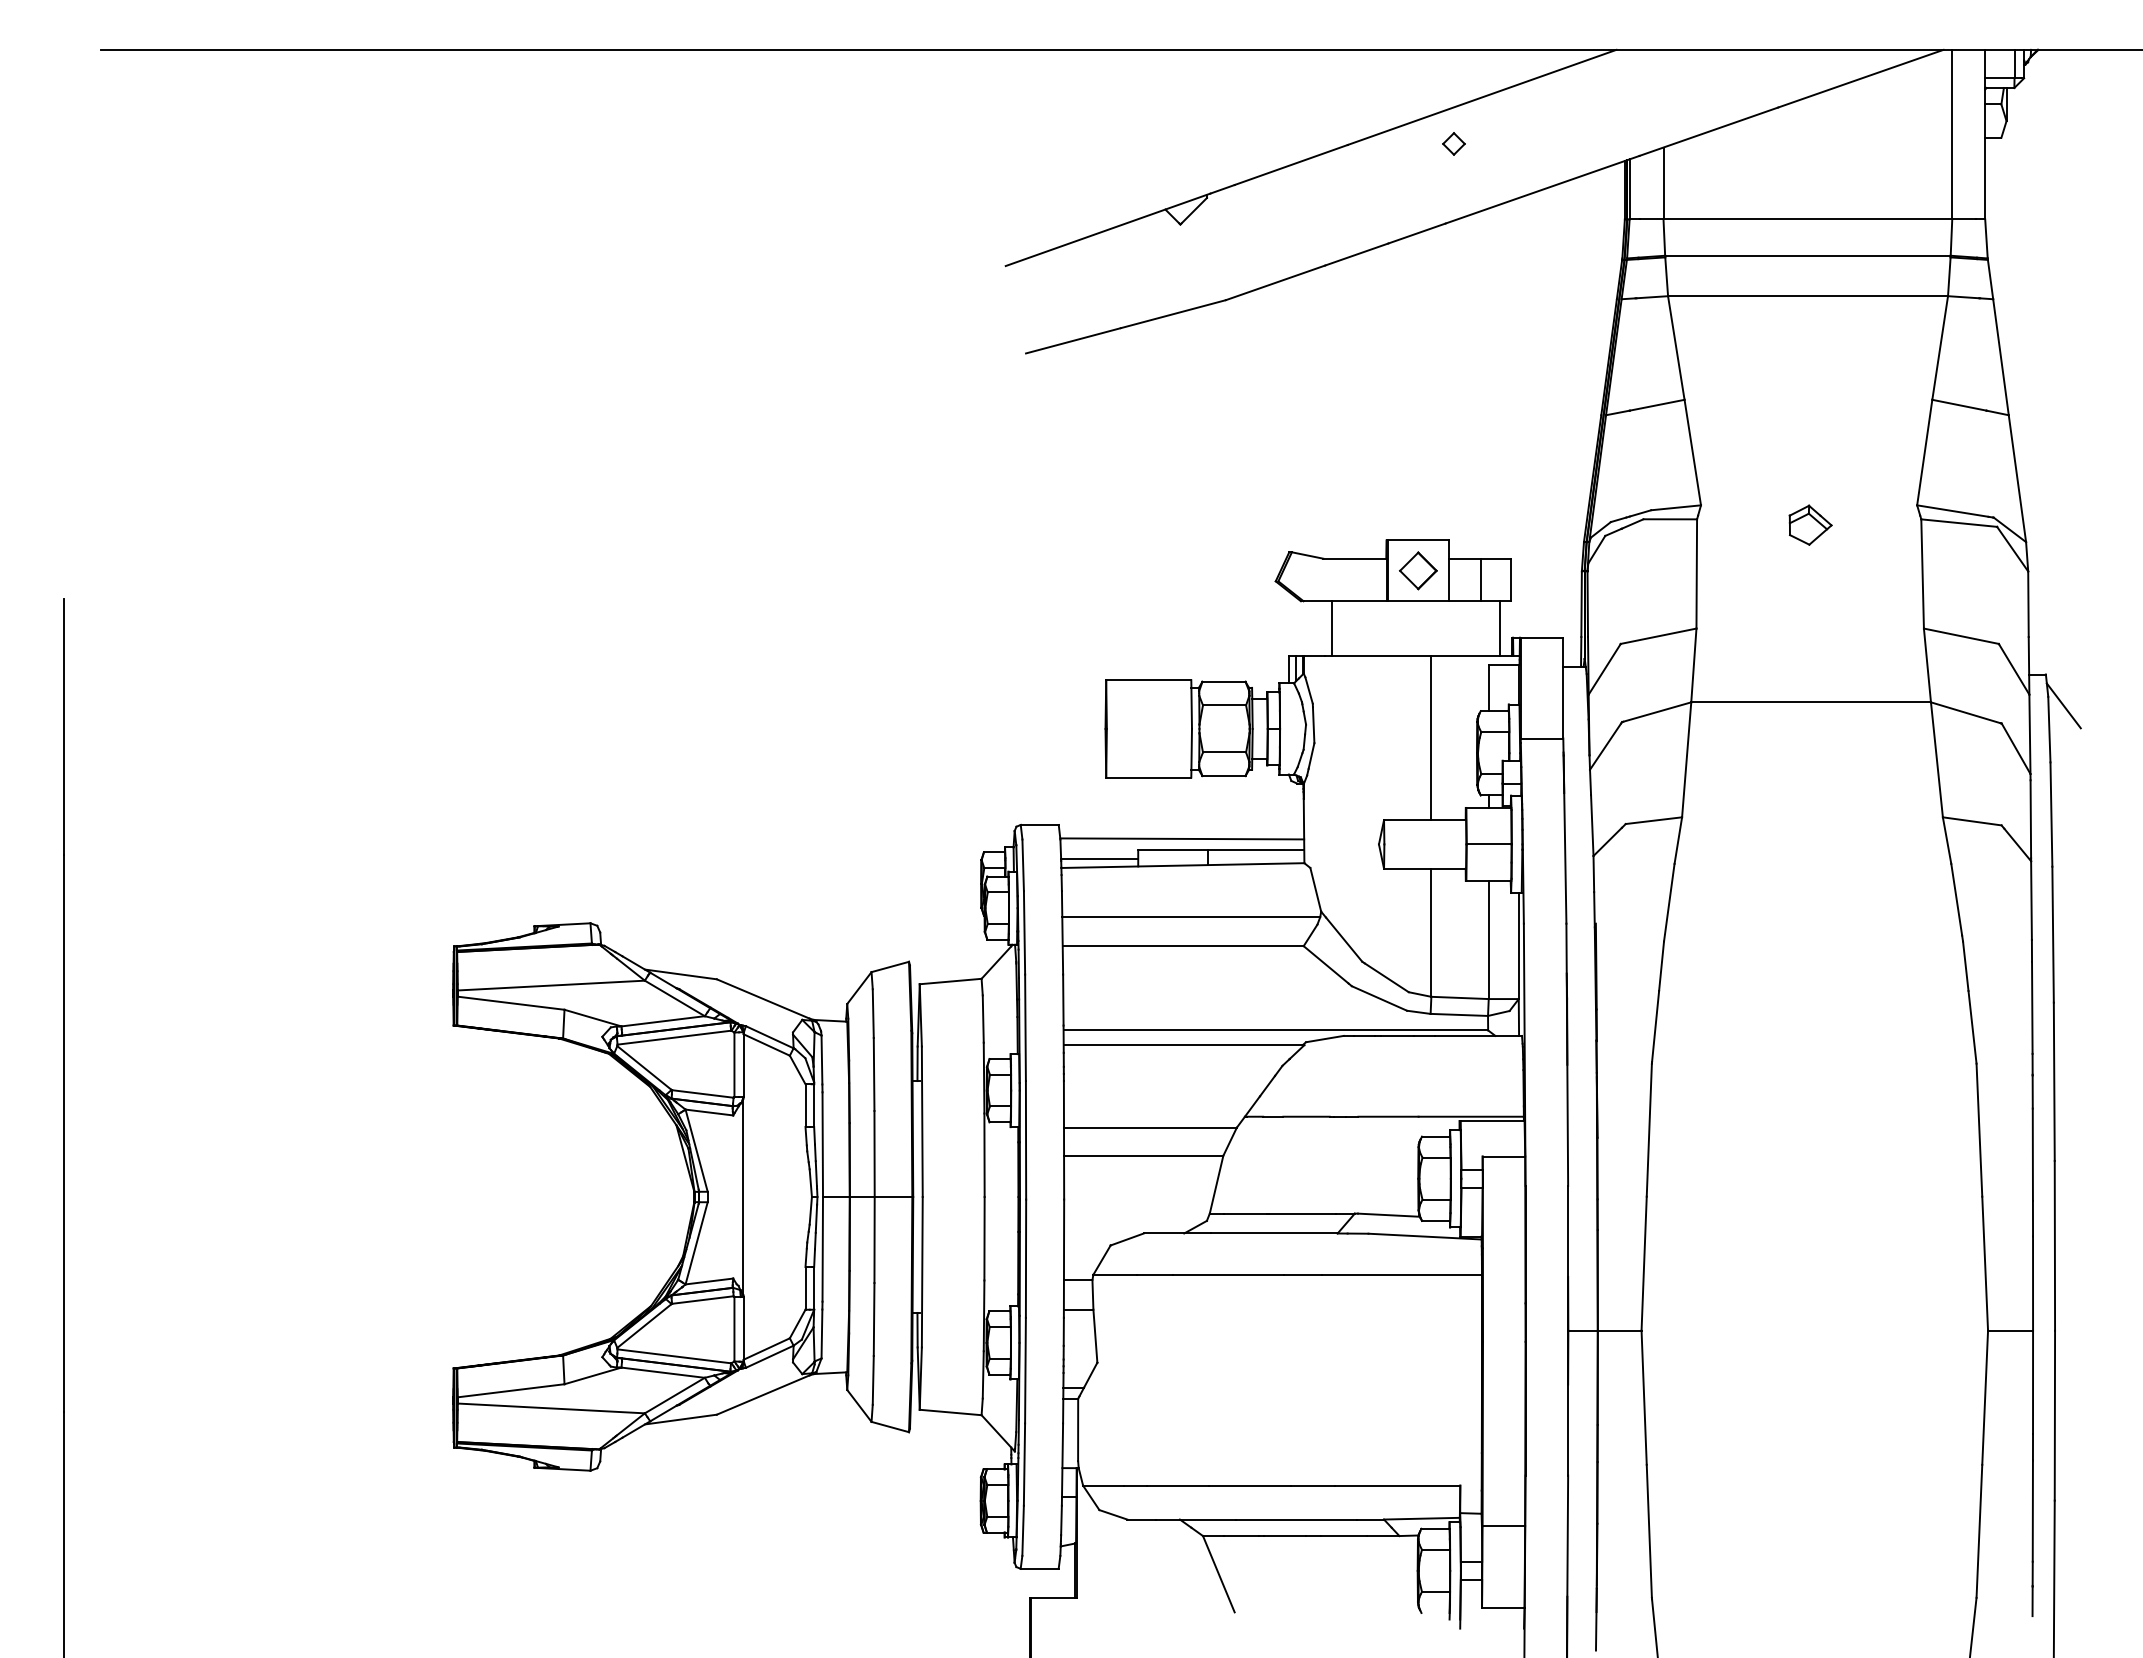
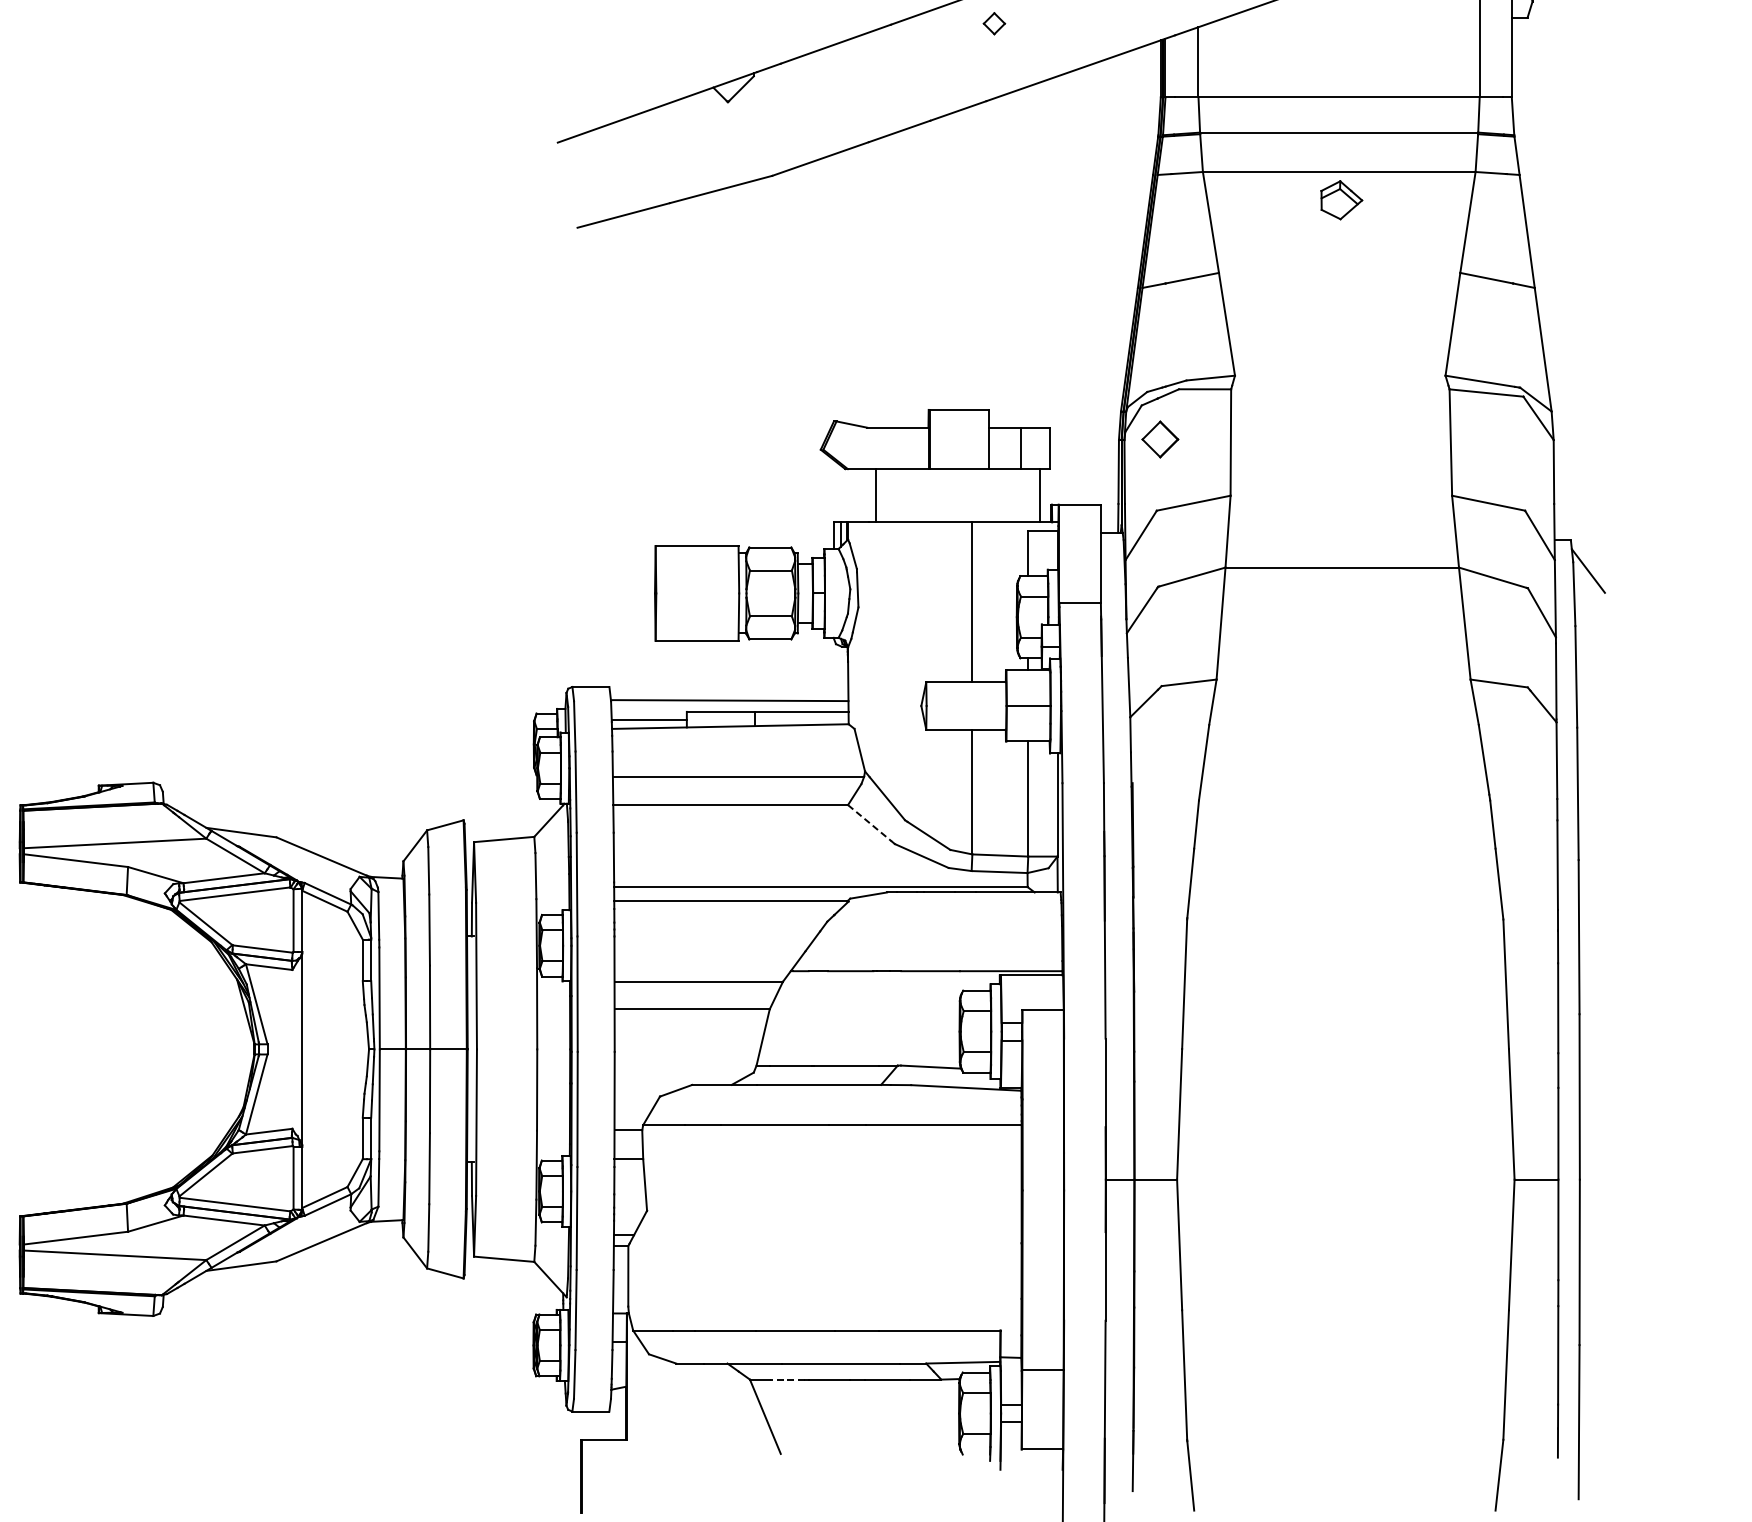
part: (1810, 524) -> (1341, 199), moved
part: (1418, 570) -> (1160, 439), moved
line: (1326, 965) -> (870, 823), solid -> dashed
line: (1241, 1536) -> (787, 1380), solid -> dashed

